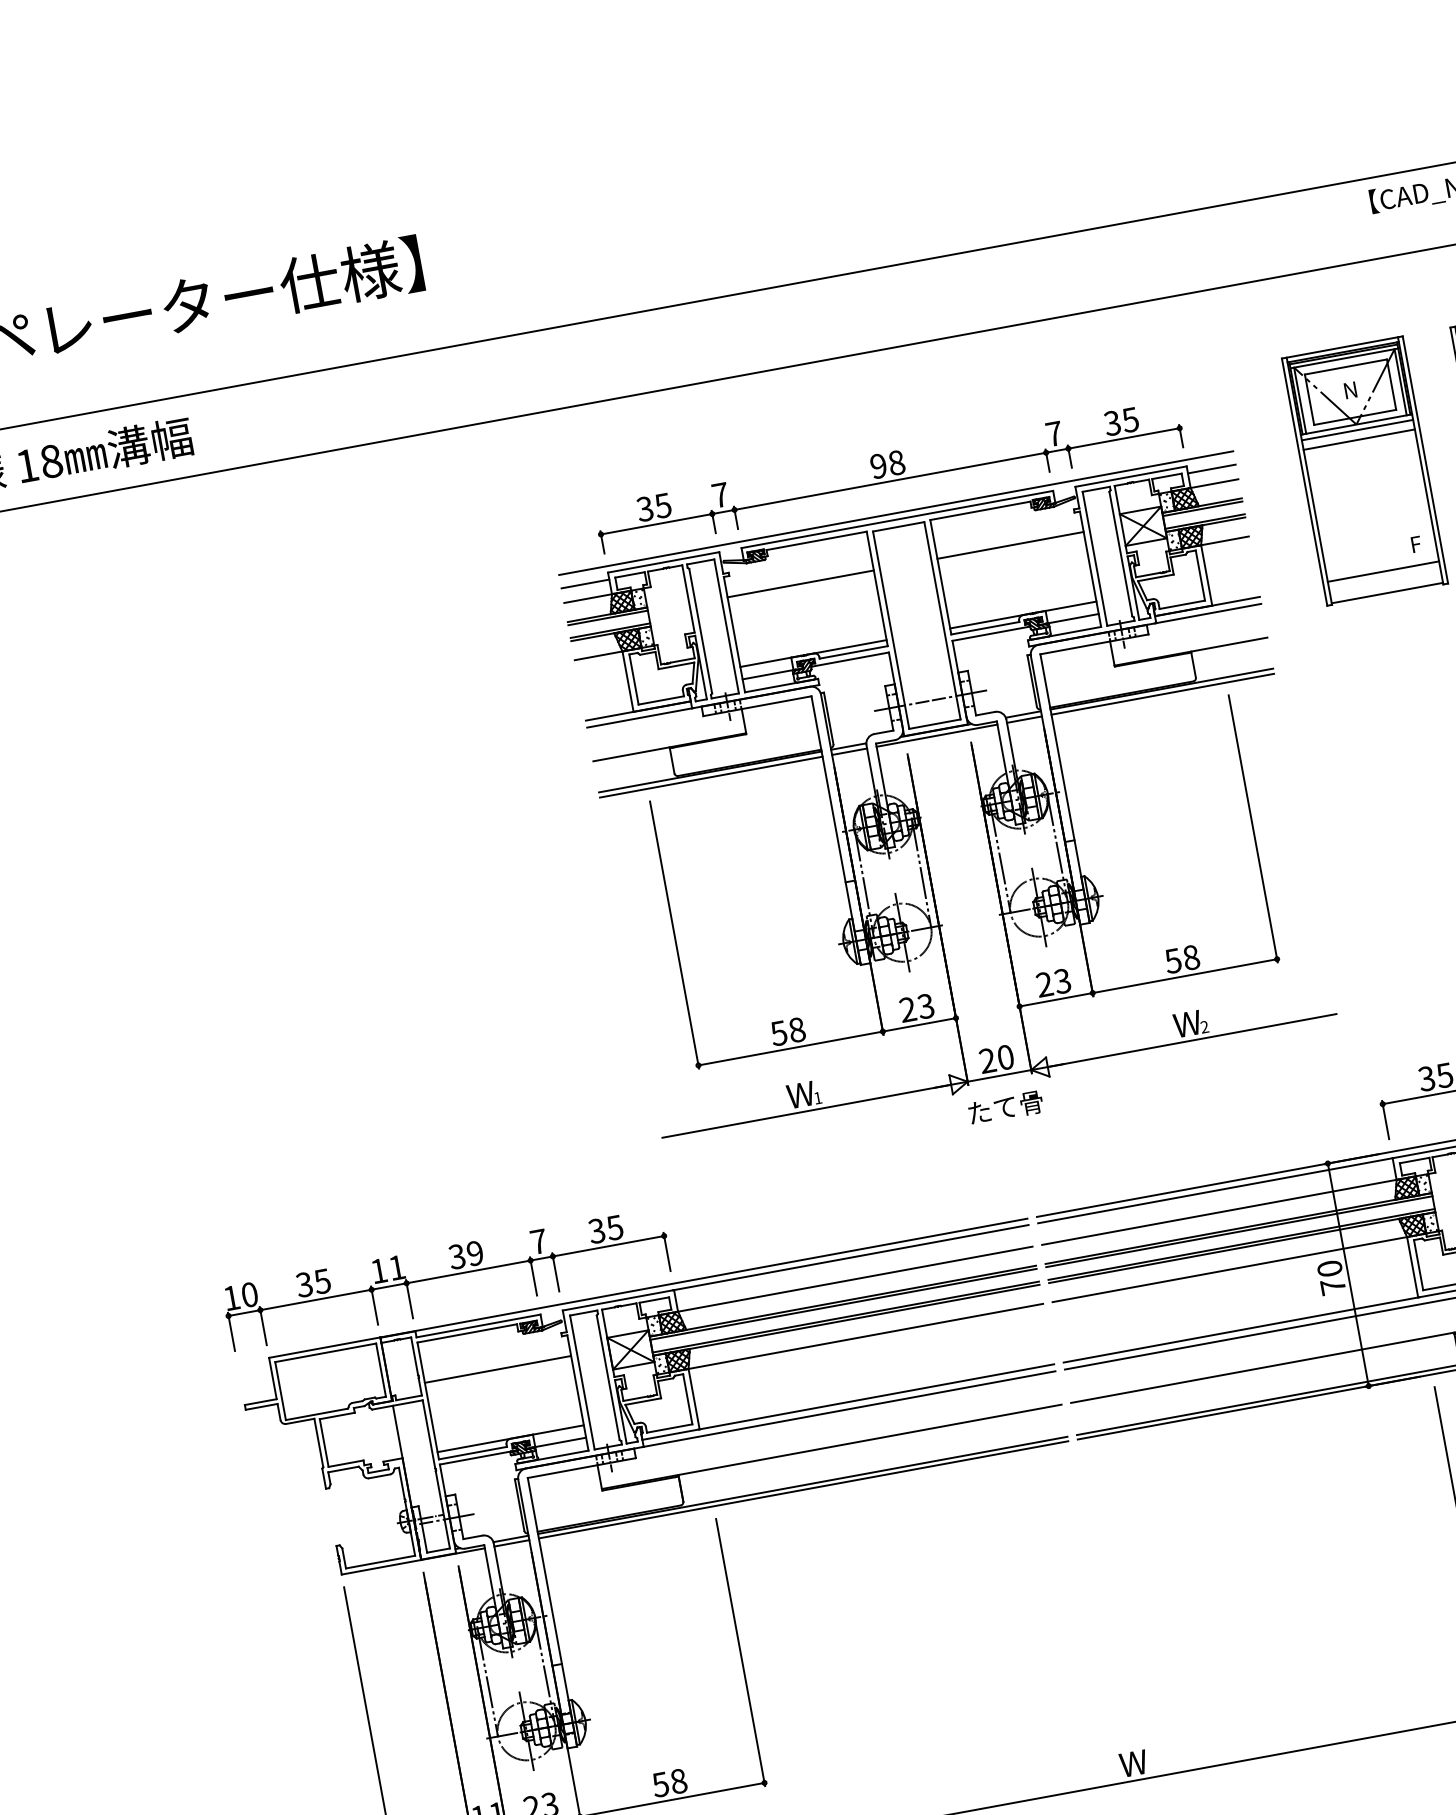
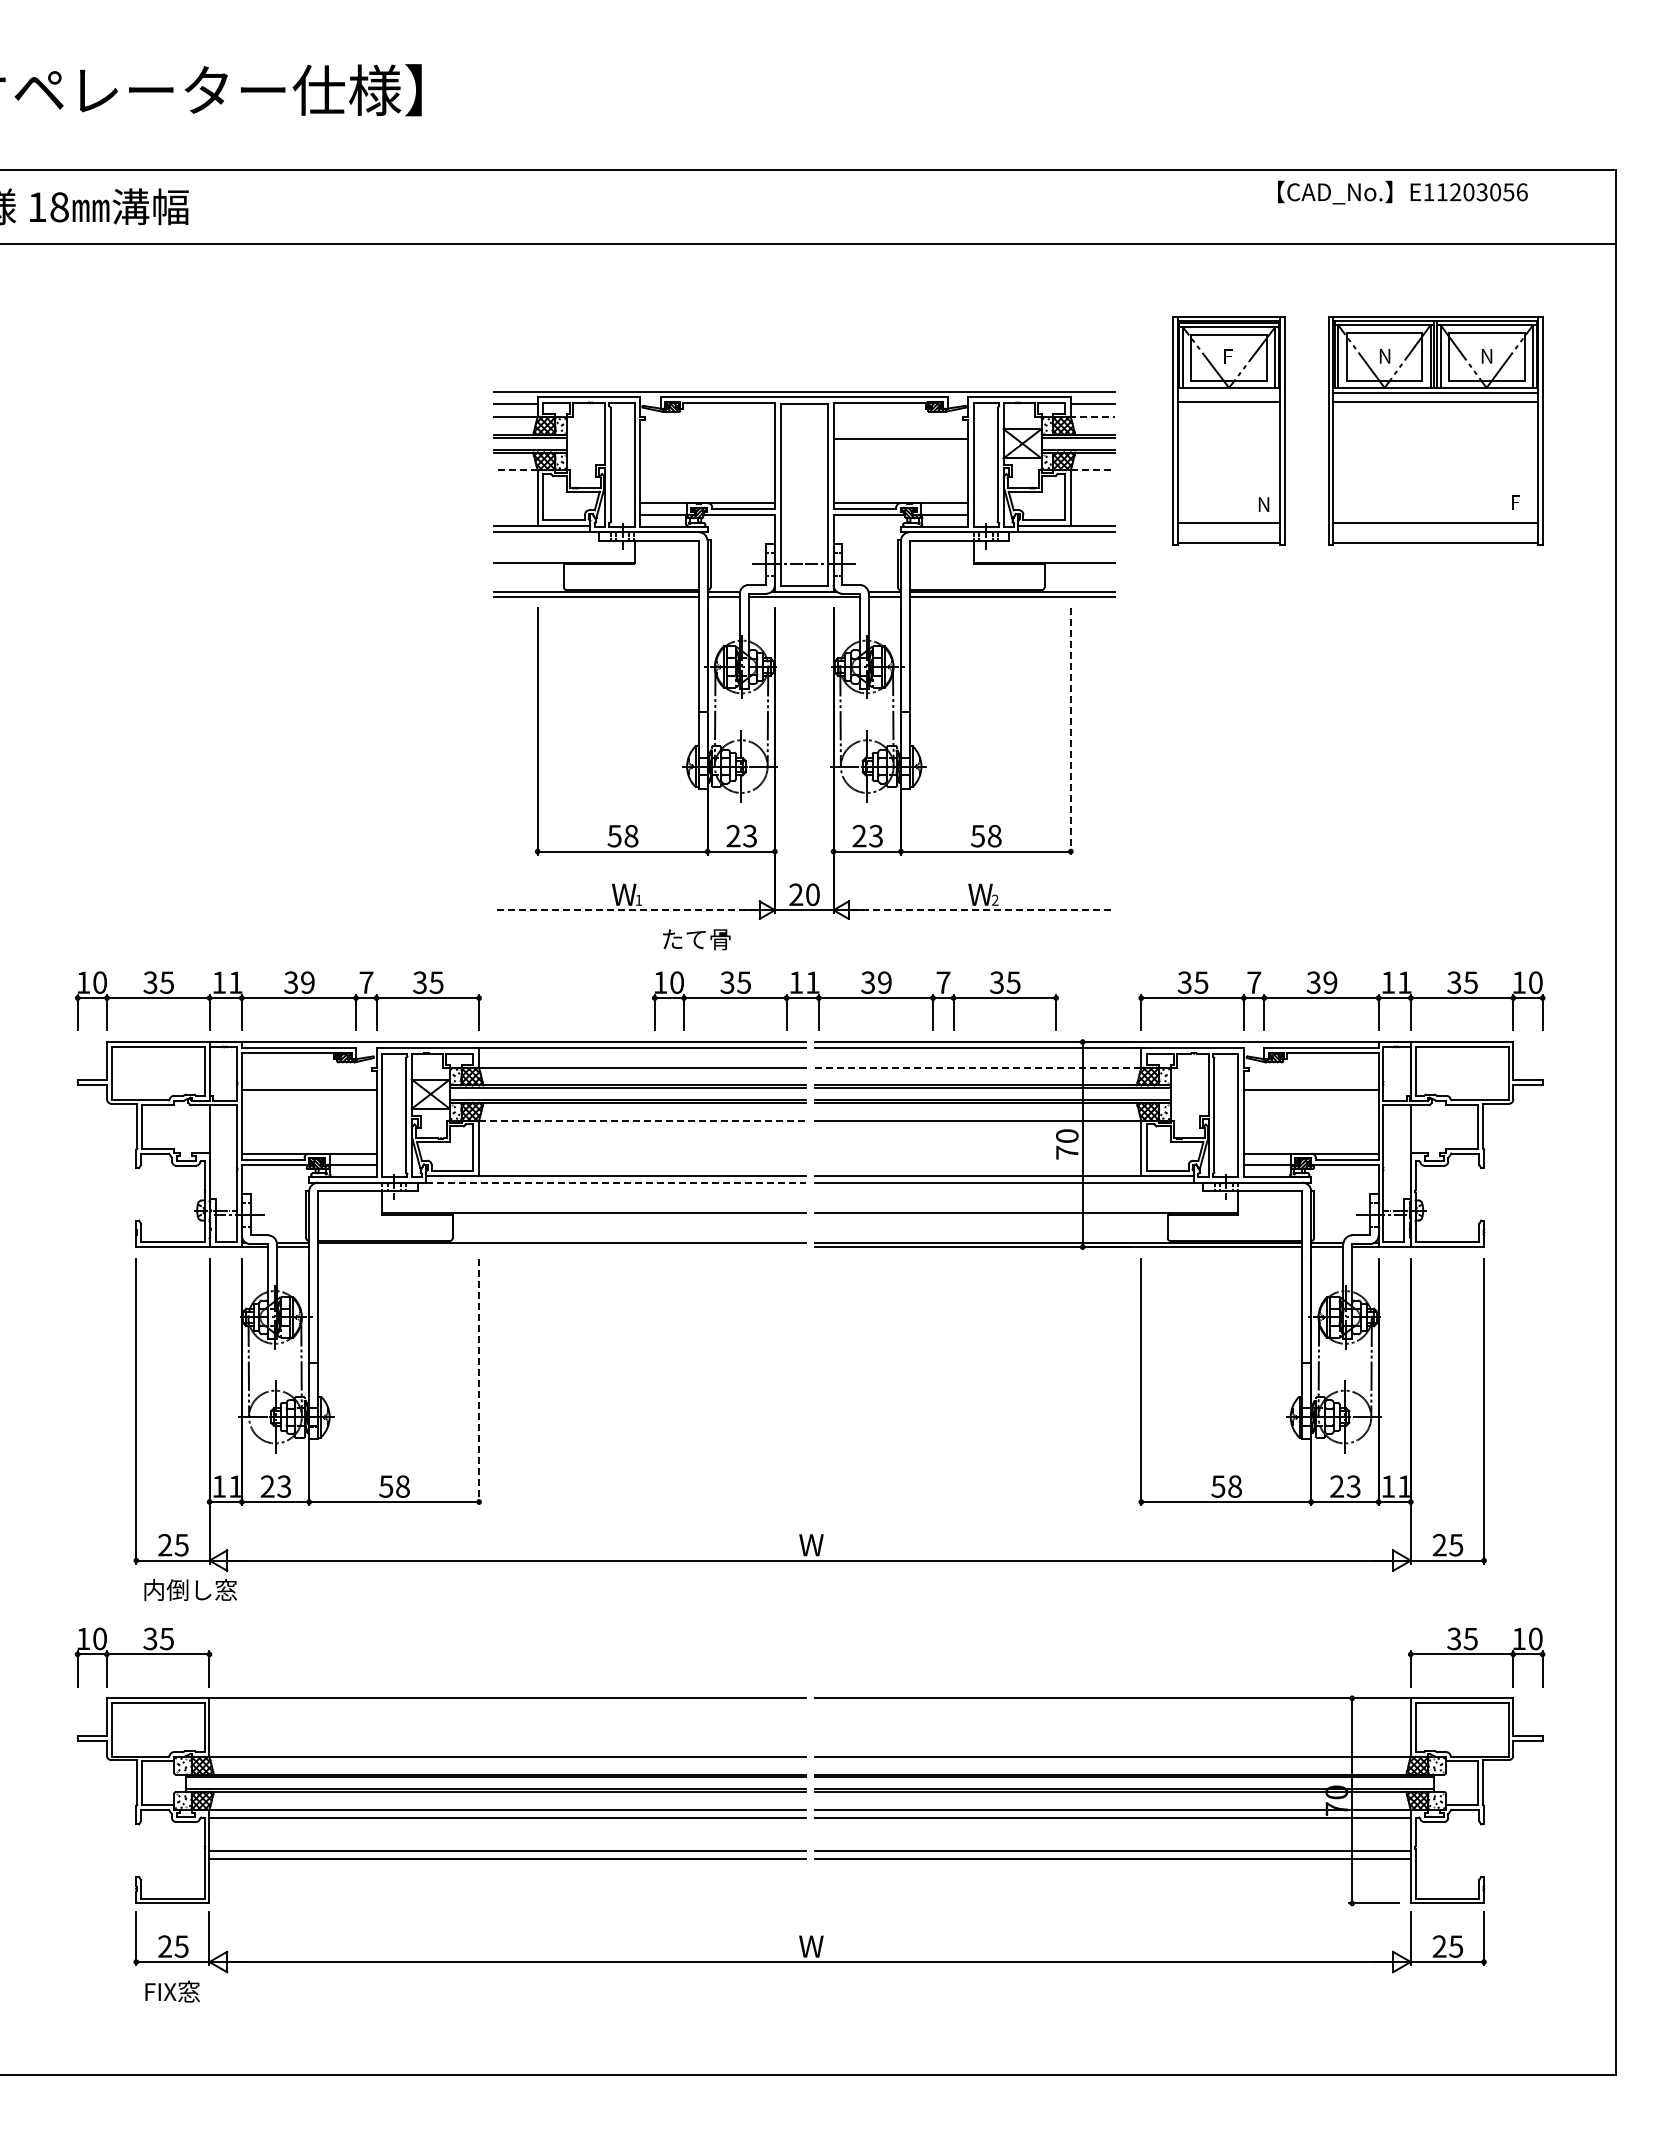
text: (1350, 390) -> (1229, 356), N -> F
line: (1356, 430) -> (1228, 393), removed
part: (888, 476) -> (803, 357), removed
line: (1214, 483) -> (1092, 417), solid -> dashed
line: (1224, 541) -> (1092, 470), solid -> dashed
text: (1417, 544) -> (1263, 504), F -> N
line: (800, 584) -> (707, 439), removed
line: (598, 656) -> (515, 470), solid -> dashed
line: (1252, 828) -> (1070, 731), solid -> dashed
line: (1192, 1040) -> (982, 910), solid -> dashed
text: (1005, 1107) -> (696, 939), moved
line: (805, 1111) -> (625, 910), solid -> dashed
part: (1073, 1163) -> (855, 1000), added
line: (1219, 1211) -> (978, 1067), solid -> dashed
line: (865, 1336) -> (642, 1120), solid -> dashed
line: (849, 1408) -> (616, 1182), solid -> dashed
line: (803, 1490) -> (561, 1247), removed
line: (741, 1653) -> (479, 1382), solid -> dashed

